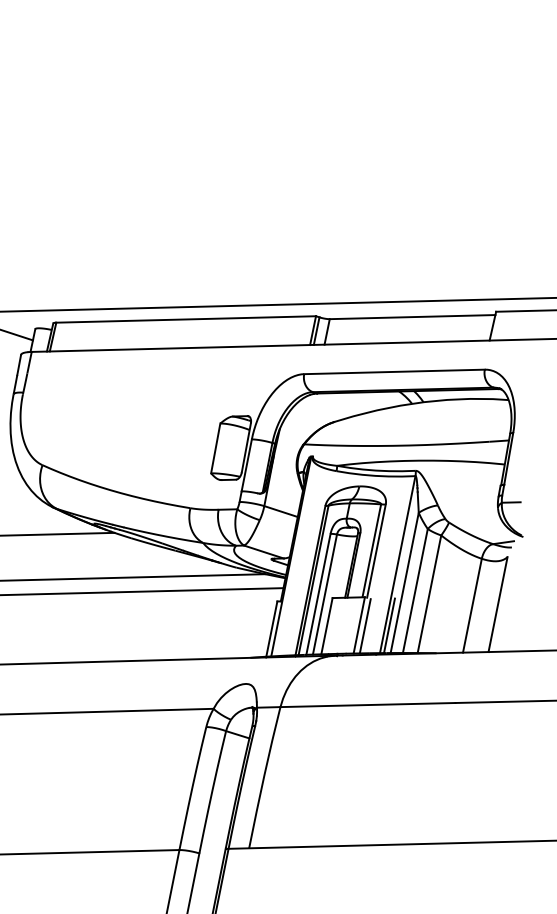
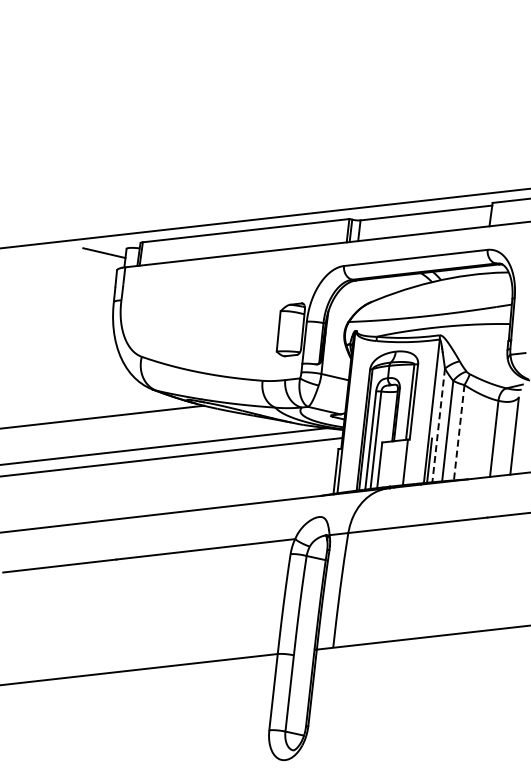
line: (404, 582) -> (438, 425), solid -> dashed
line: (429, 594) -> (459, 432), solid -> dashed
line: (364, 625) -> (409, 462), removed

